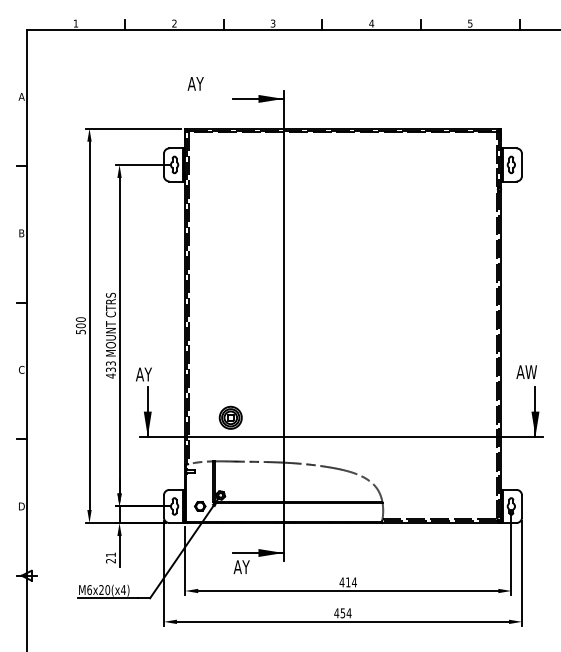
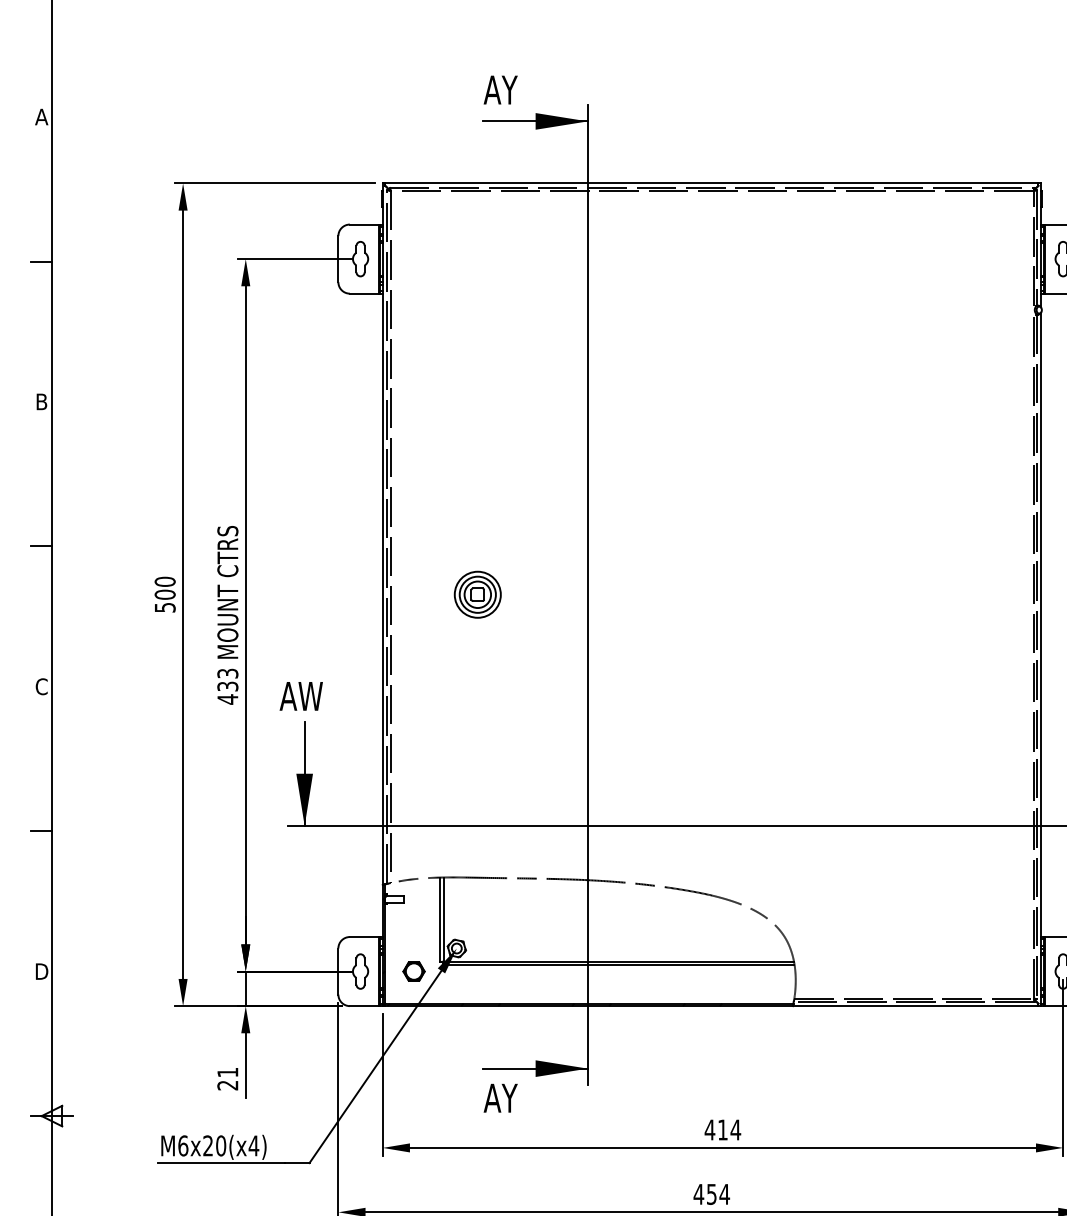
text: (195, 83) -> (500, 89), moved
text: (150, 374) -> (310, 696), AY -> AW
part: (230, 417) -> (477, 594), moved

